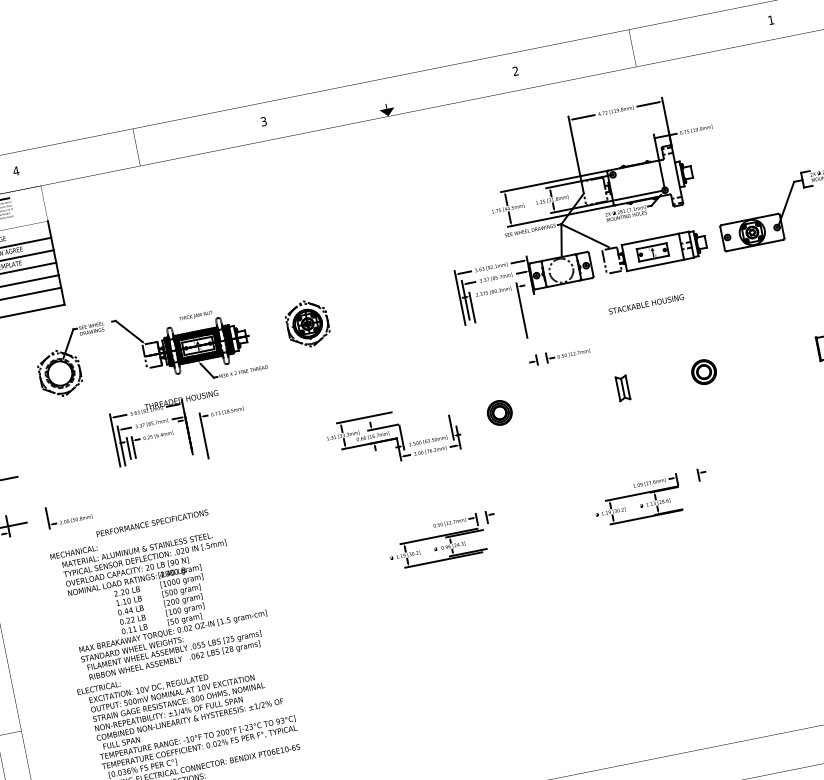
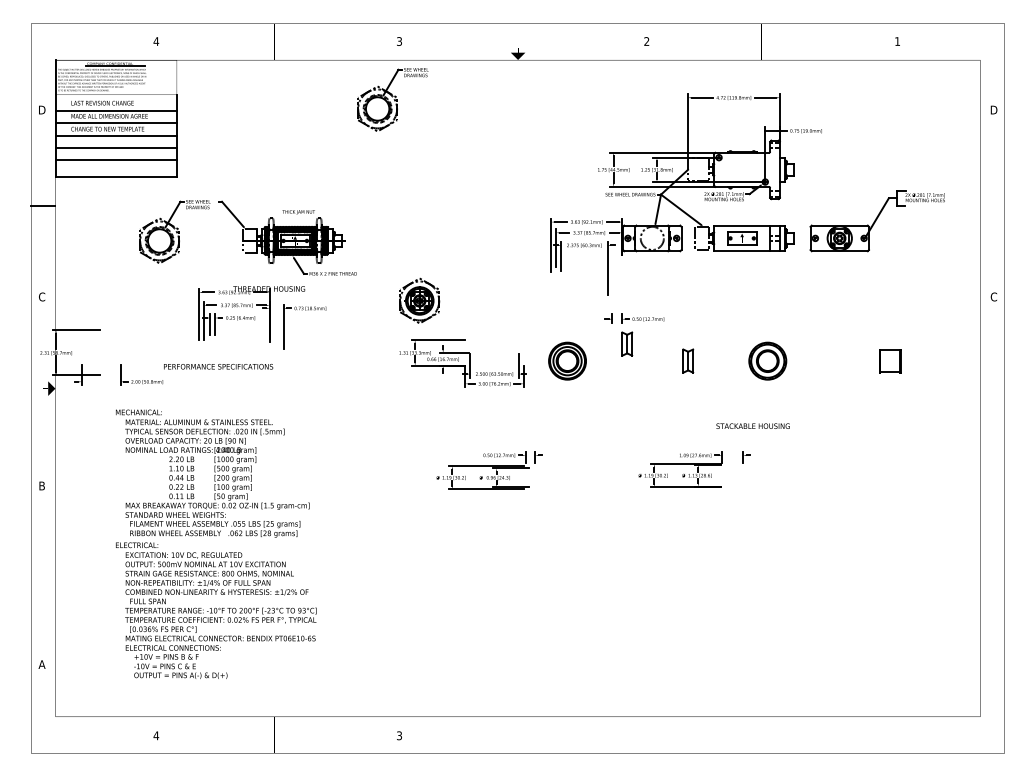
part: (268, 182) -> (392, 99), added
text: (645, 303) -> (752, 425), moved
part: (307, 323) -> (419, 300), moved
part: (703, 371) -> (767, 360), size x1.6
part: (557, 382) -> (627, 343), added
part: (498, 412) -> (566, 360), size x1.6
text: (152, 523) -> (218, 366), moved

